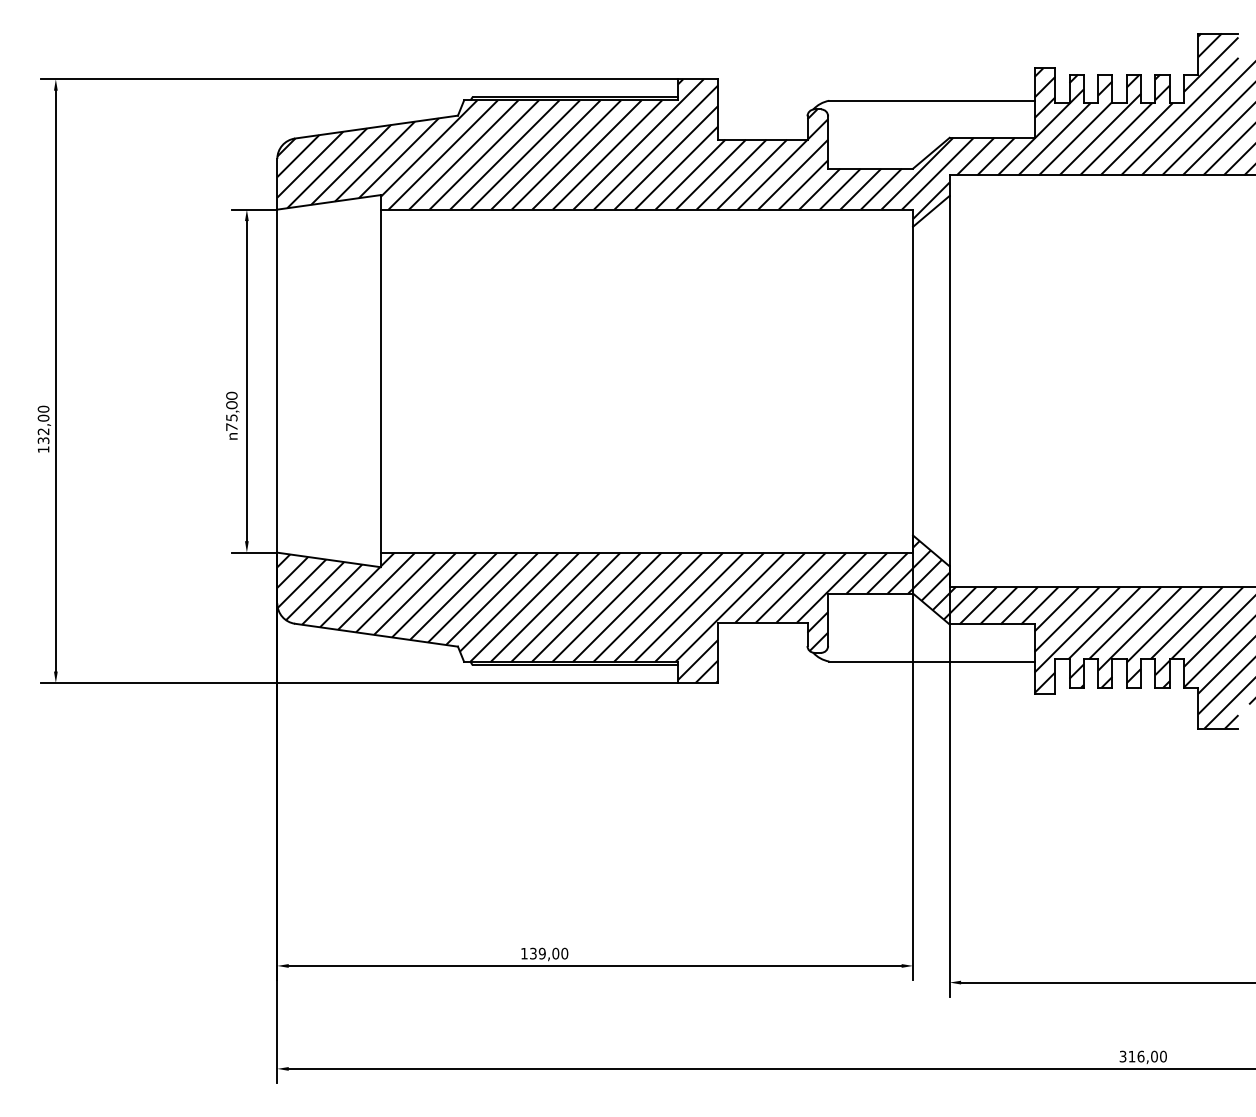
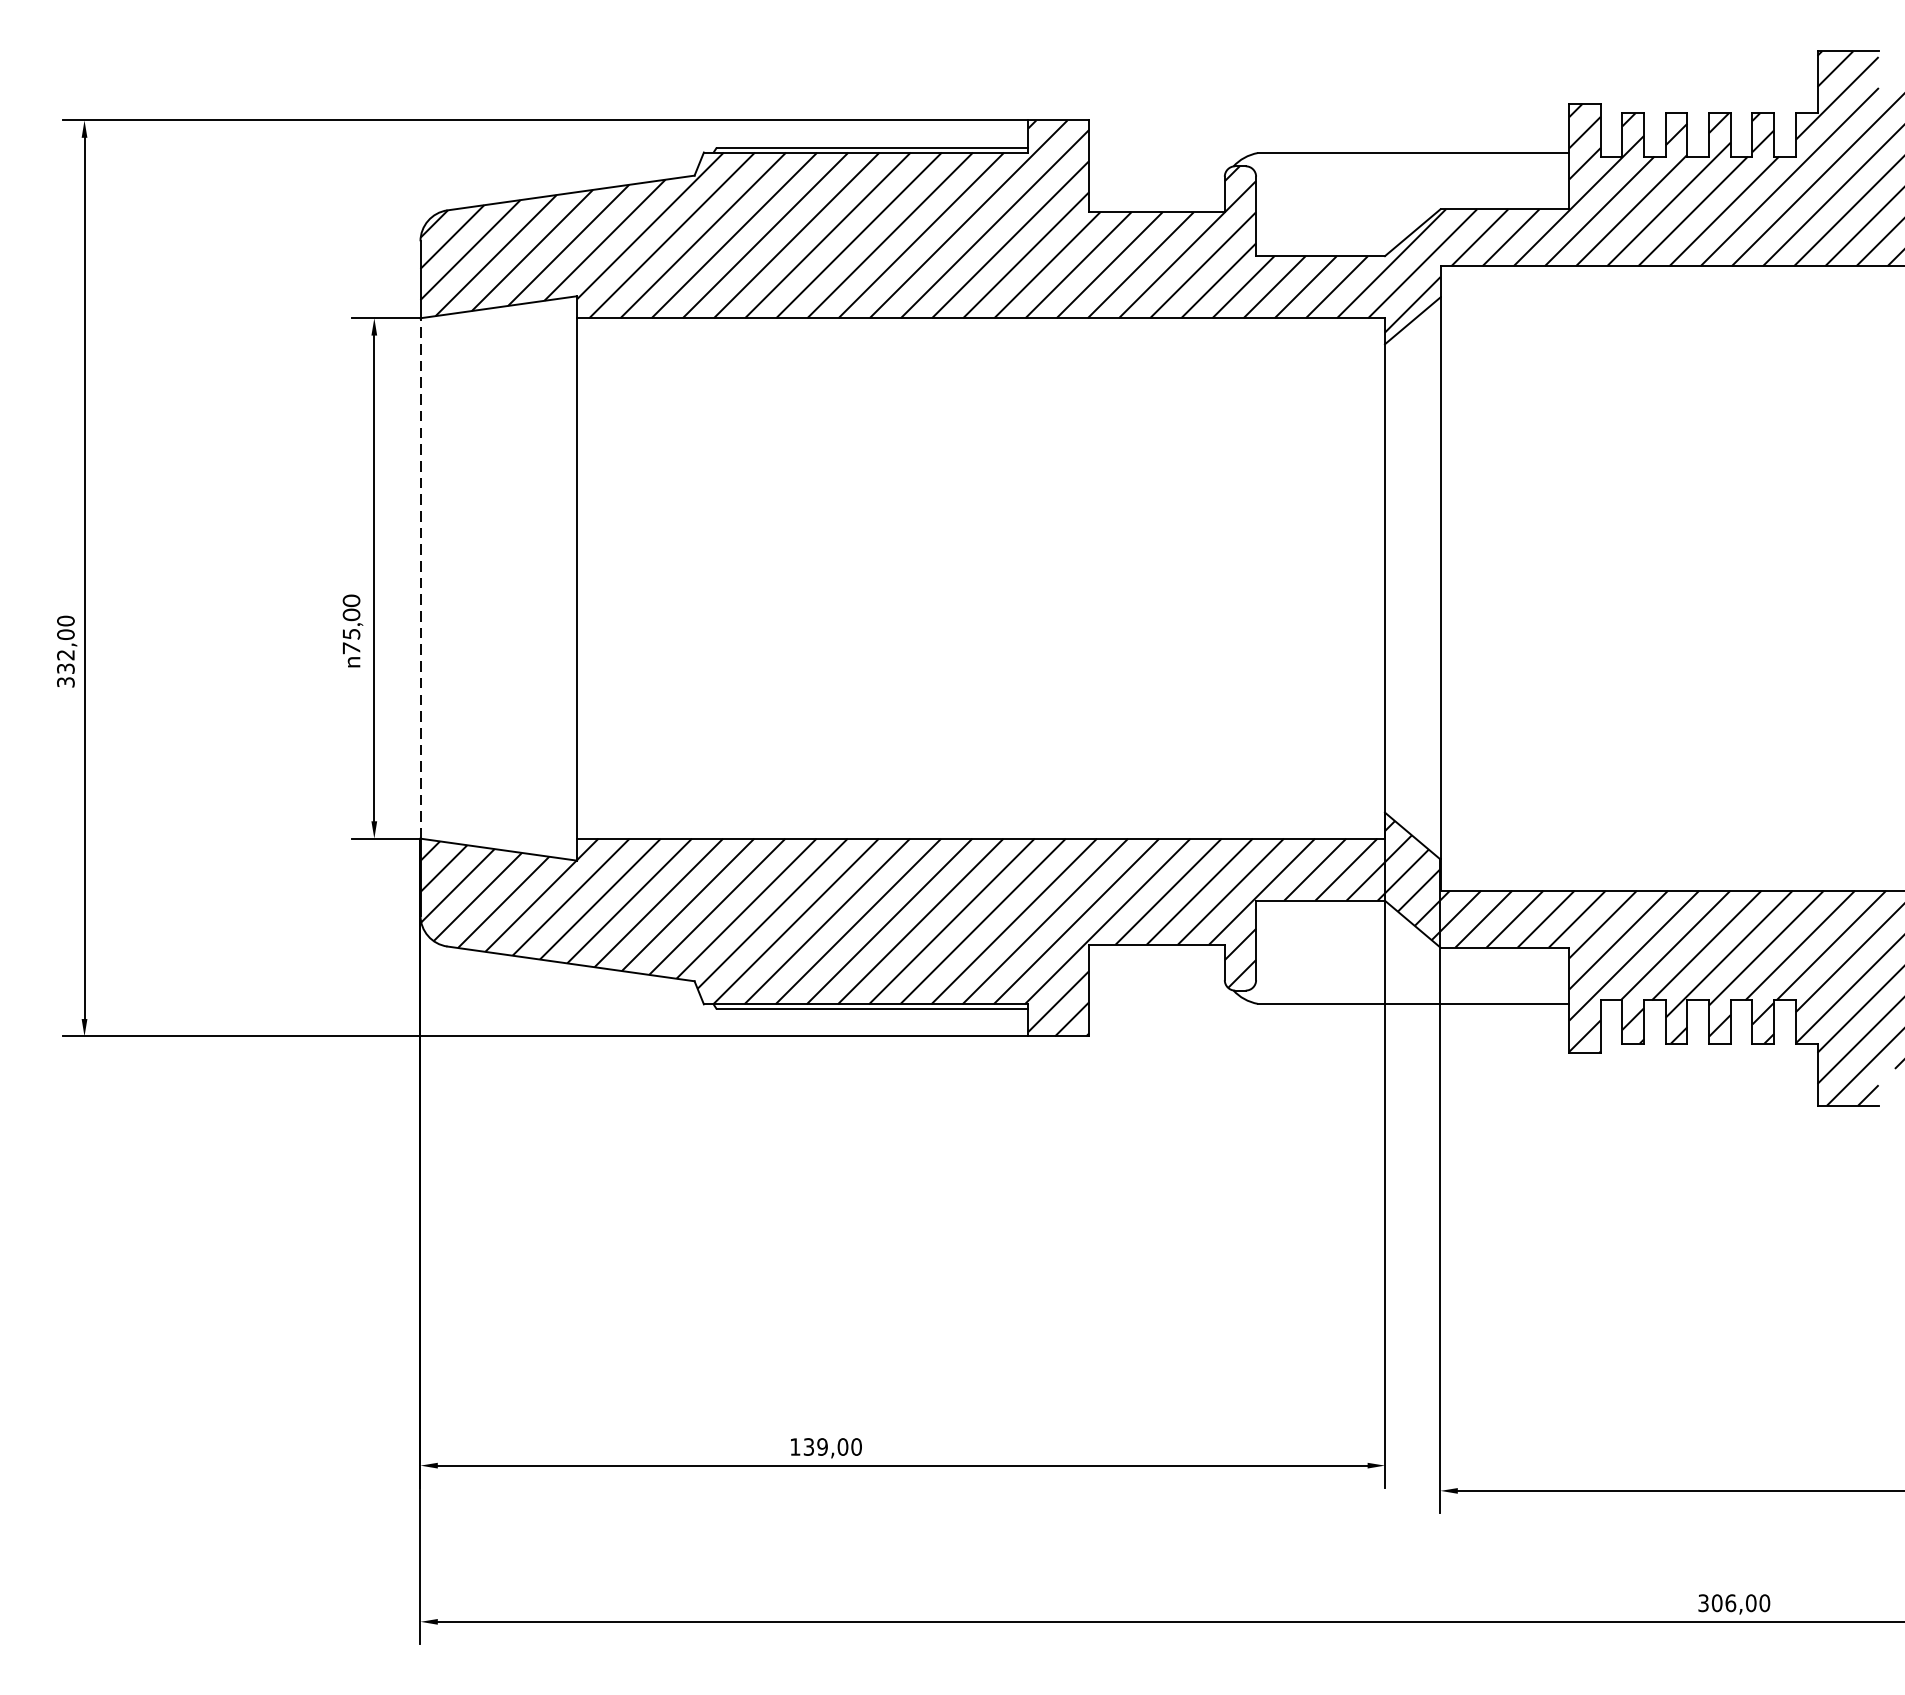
line: (277, 381) -> (420, 578), solid -> dashed
text: (43, 449) -> (65, 682), 132,00 -> 332,00
text: (1131, 1056) -> (1716, 1603), 316,00 -> 306,00

